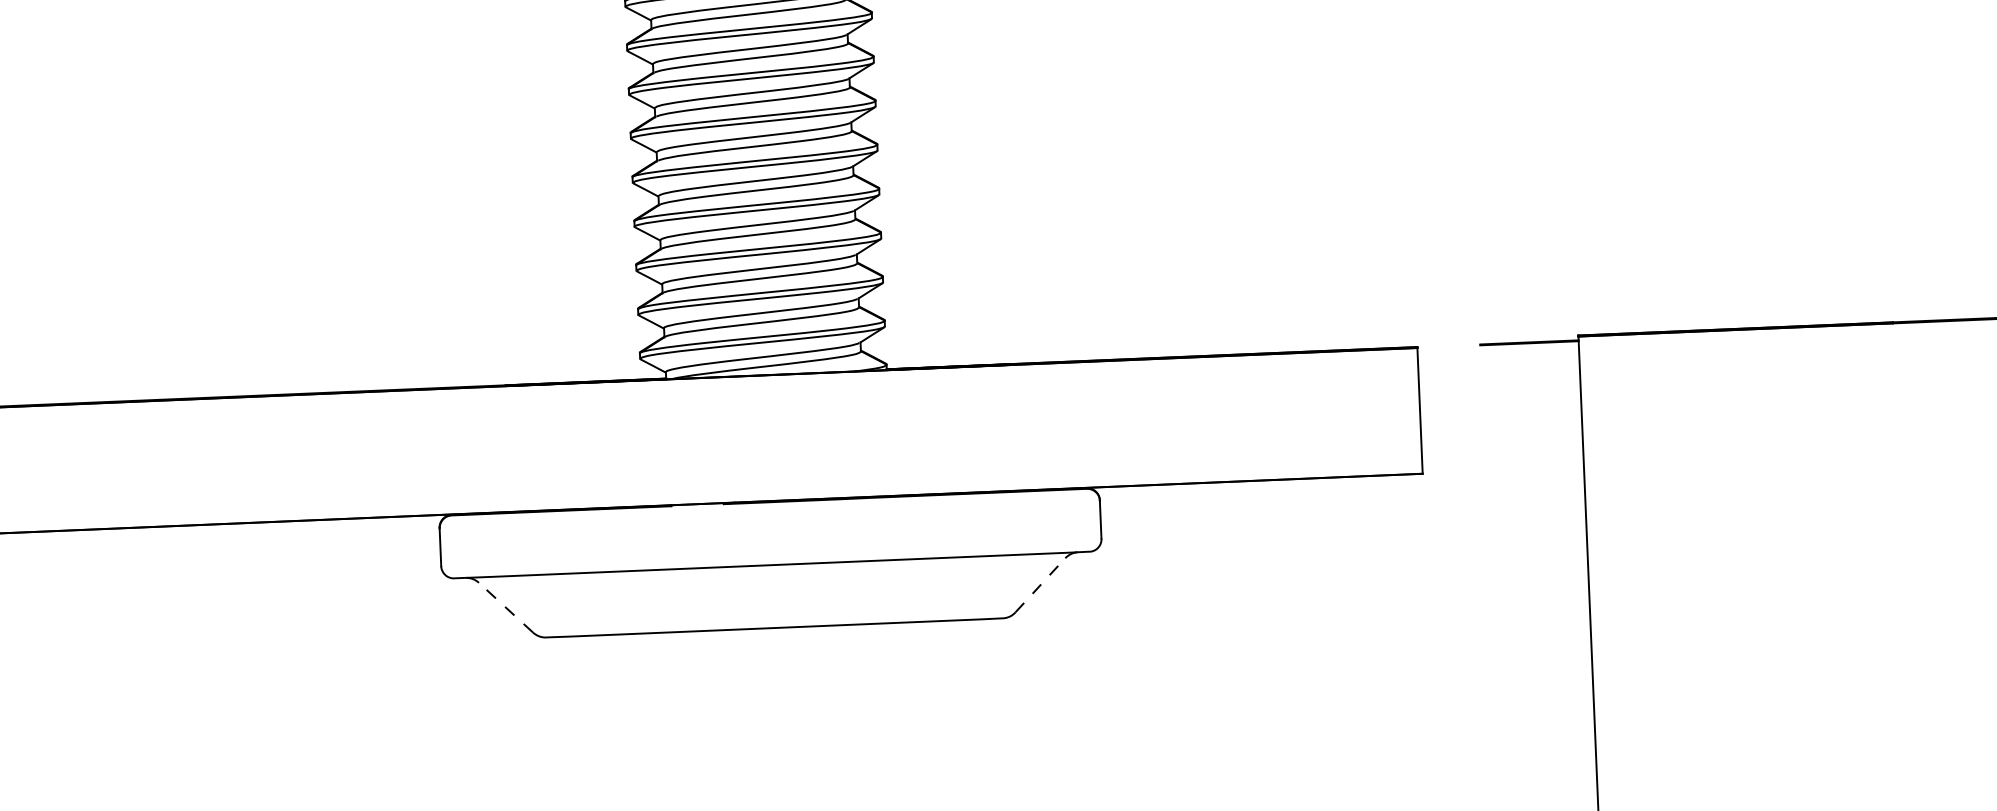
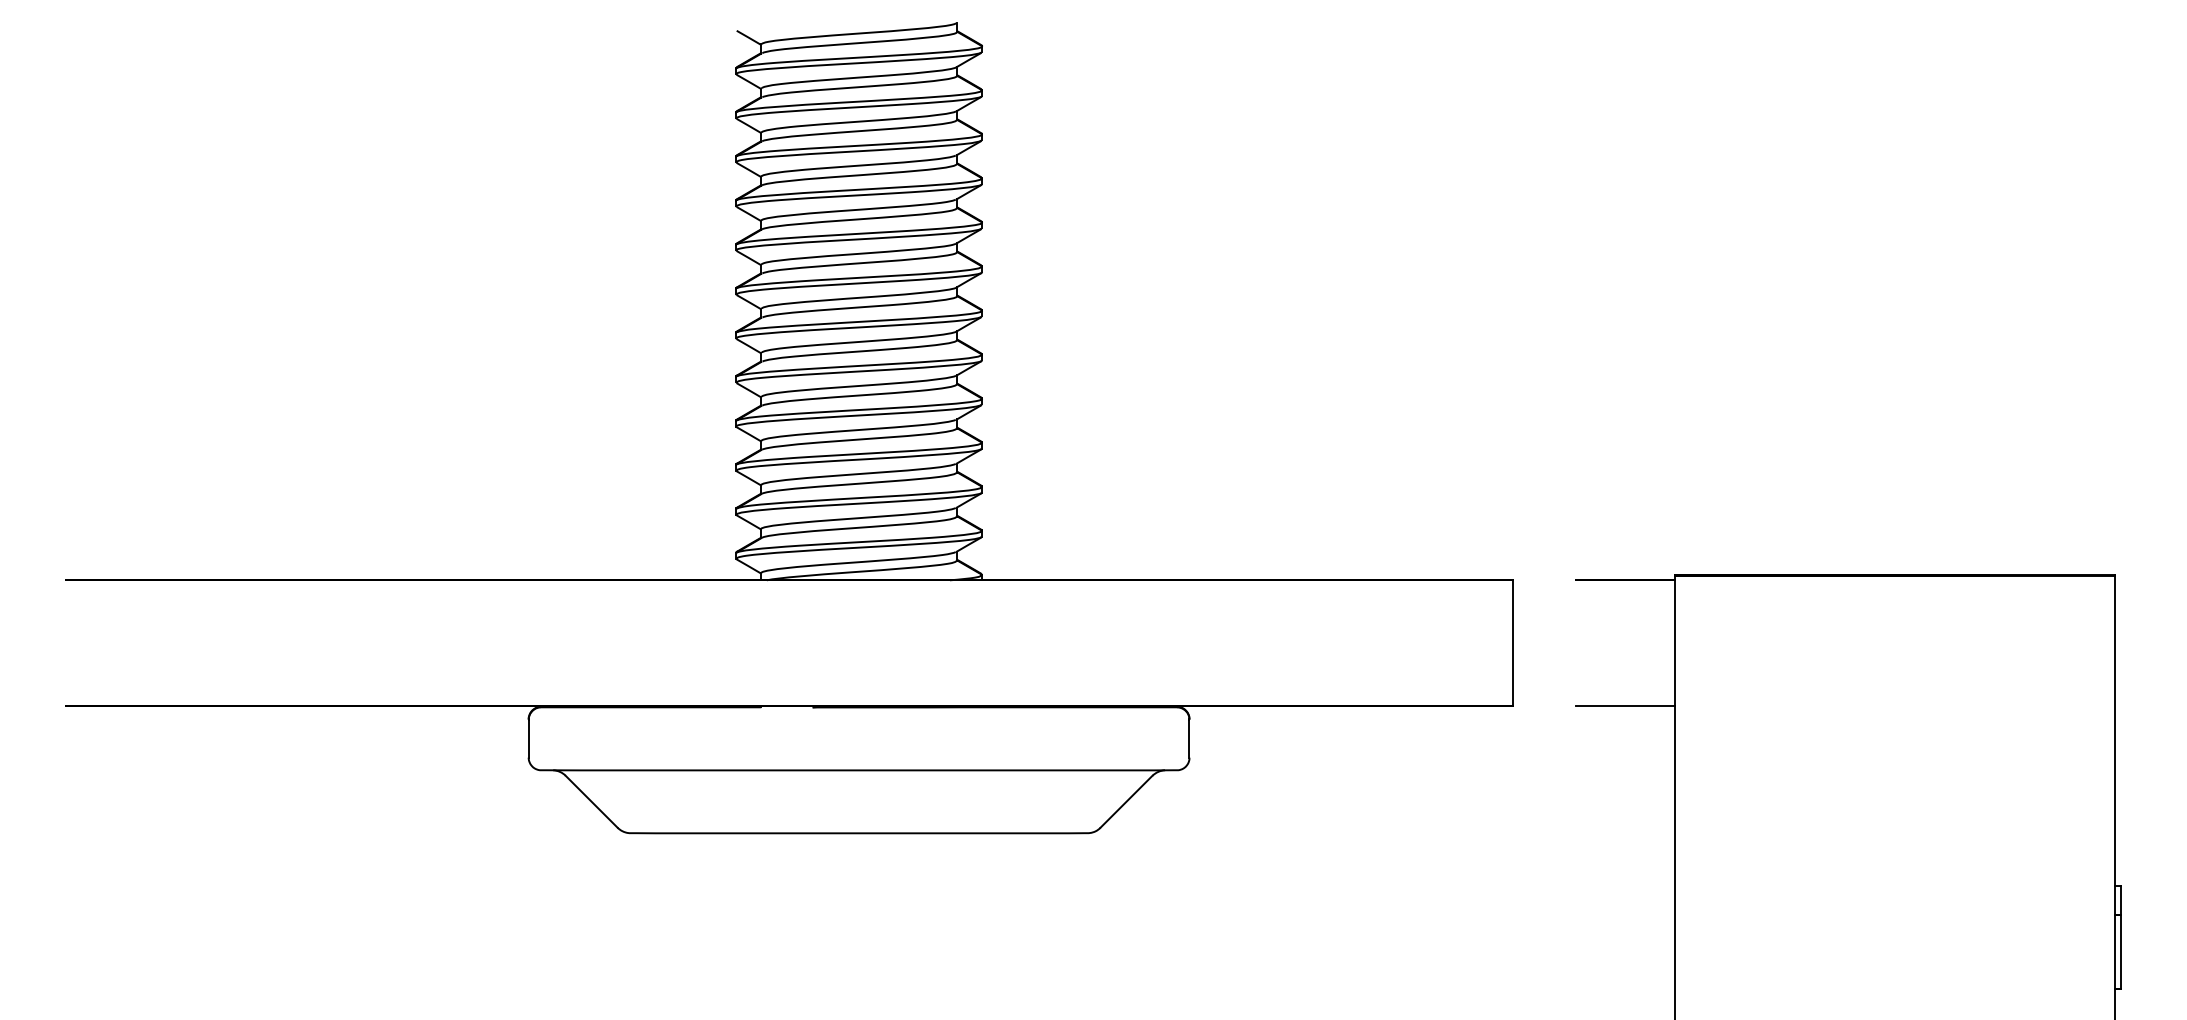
line: (1534, 469) -> (1625, 706), added
line: (1040, 585) -> (1126, 801), dashed -> solid
line: (505, 607) -> (591, 801), dashed -> solid

